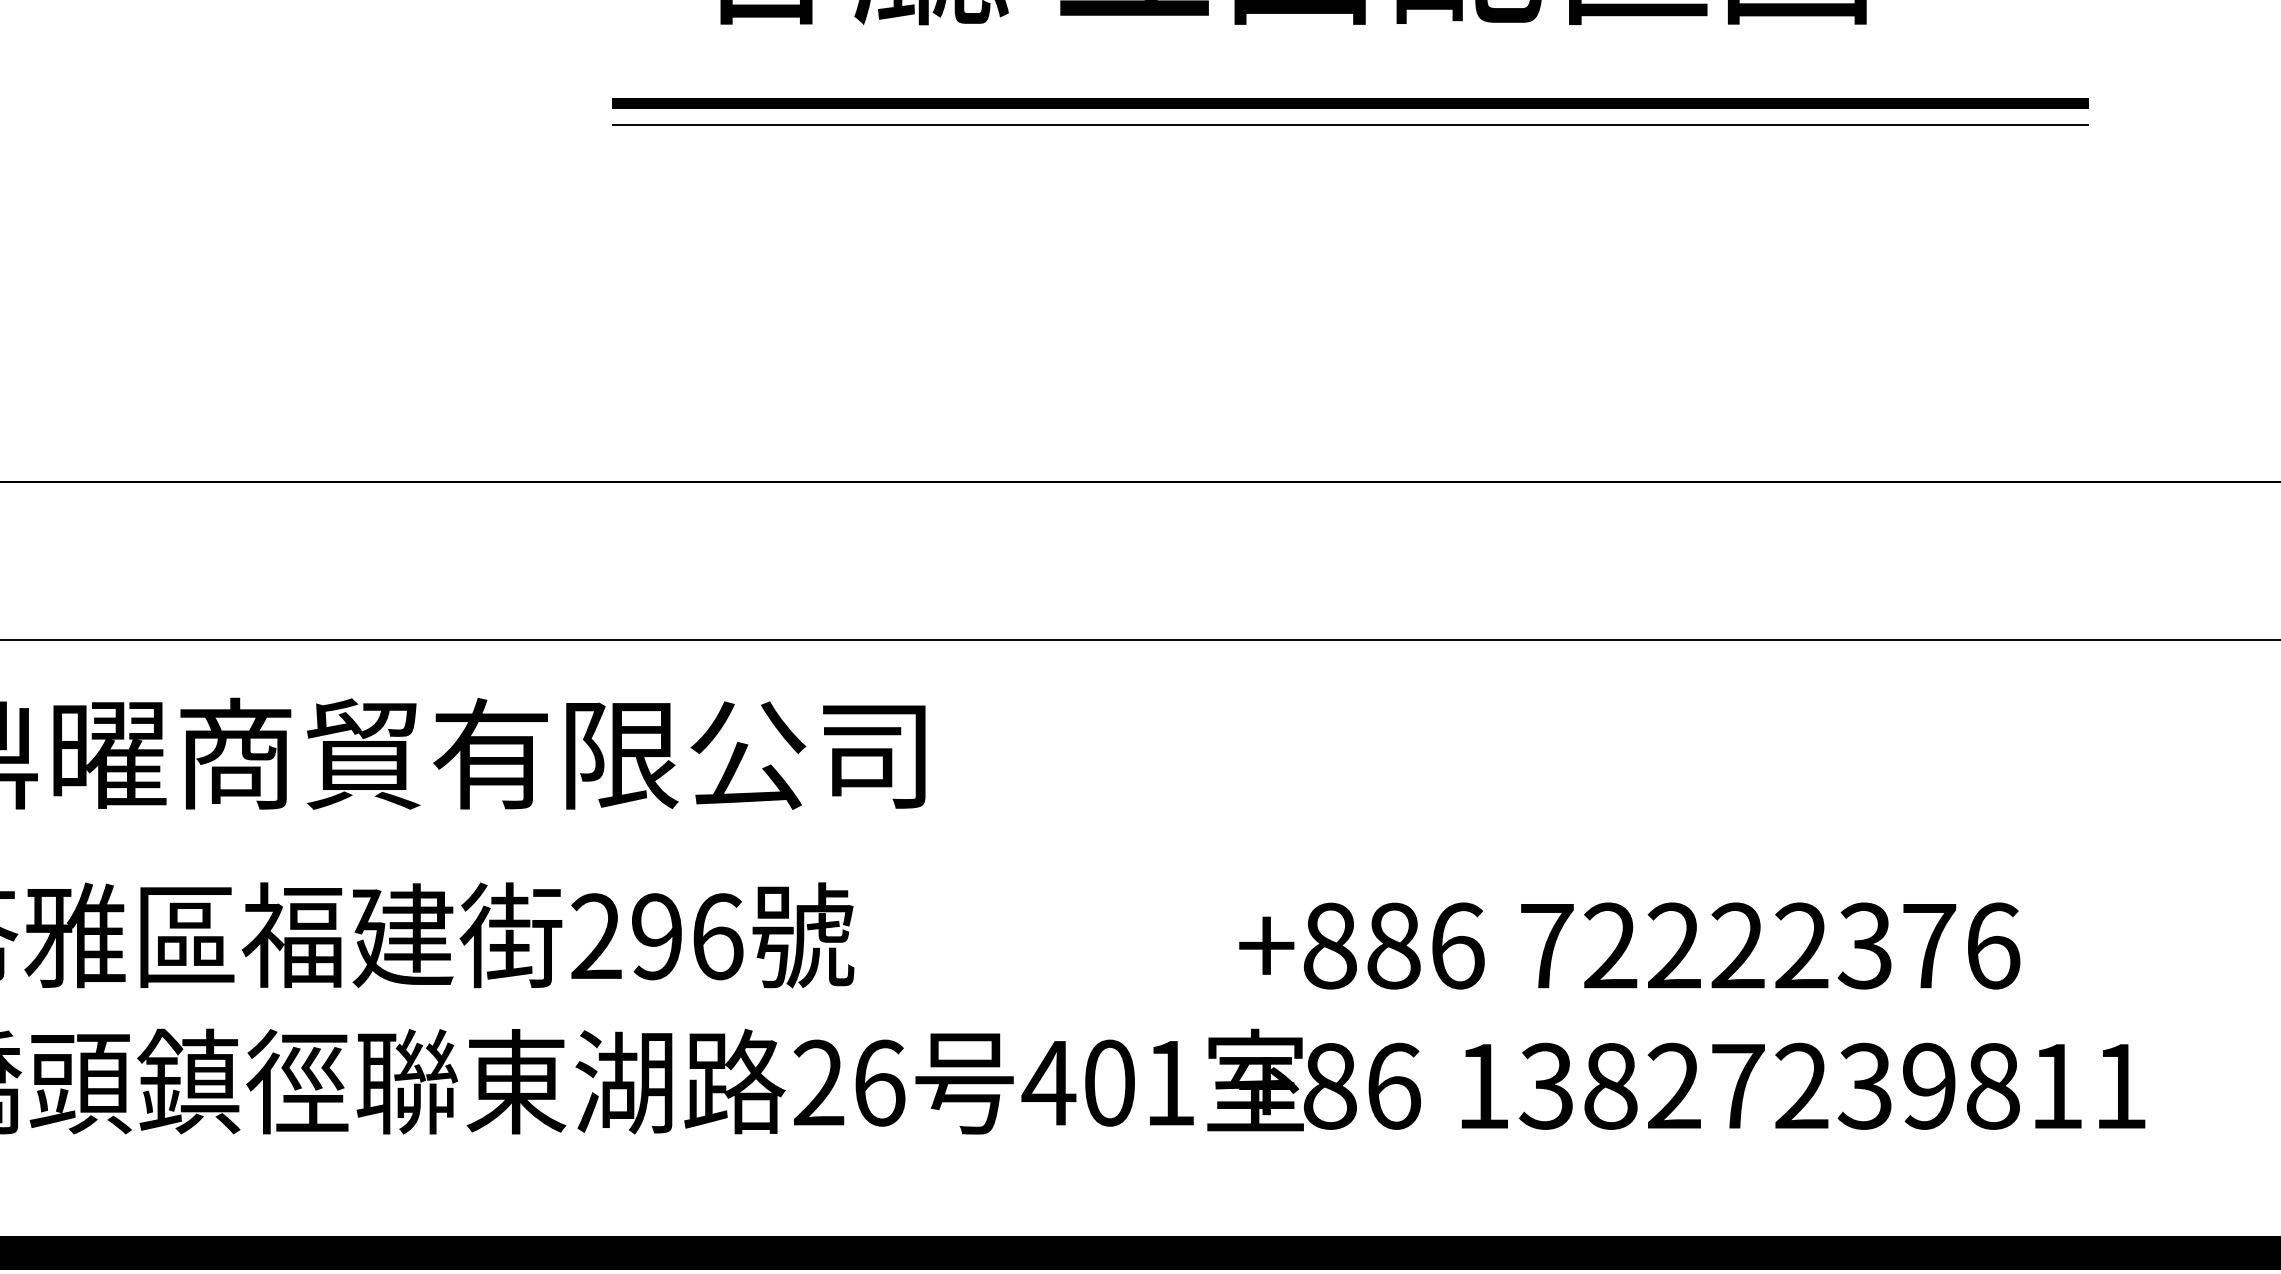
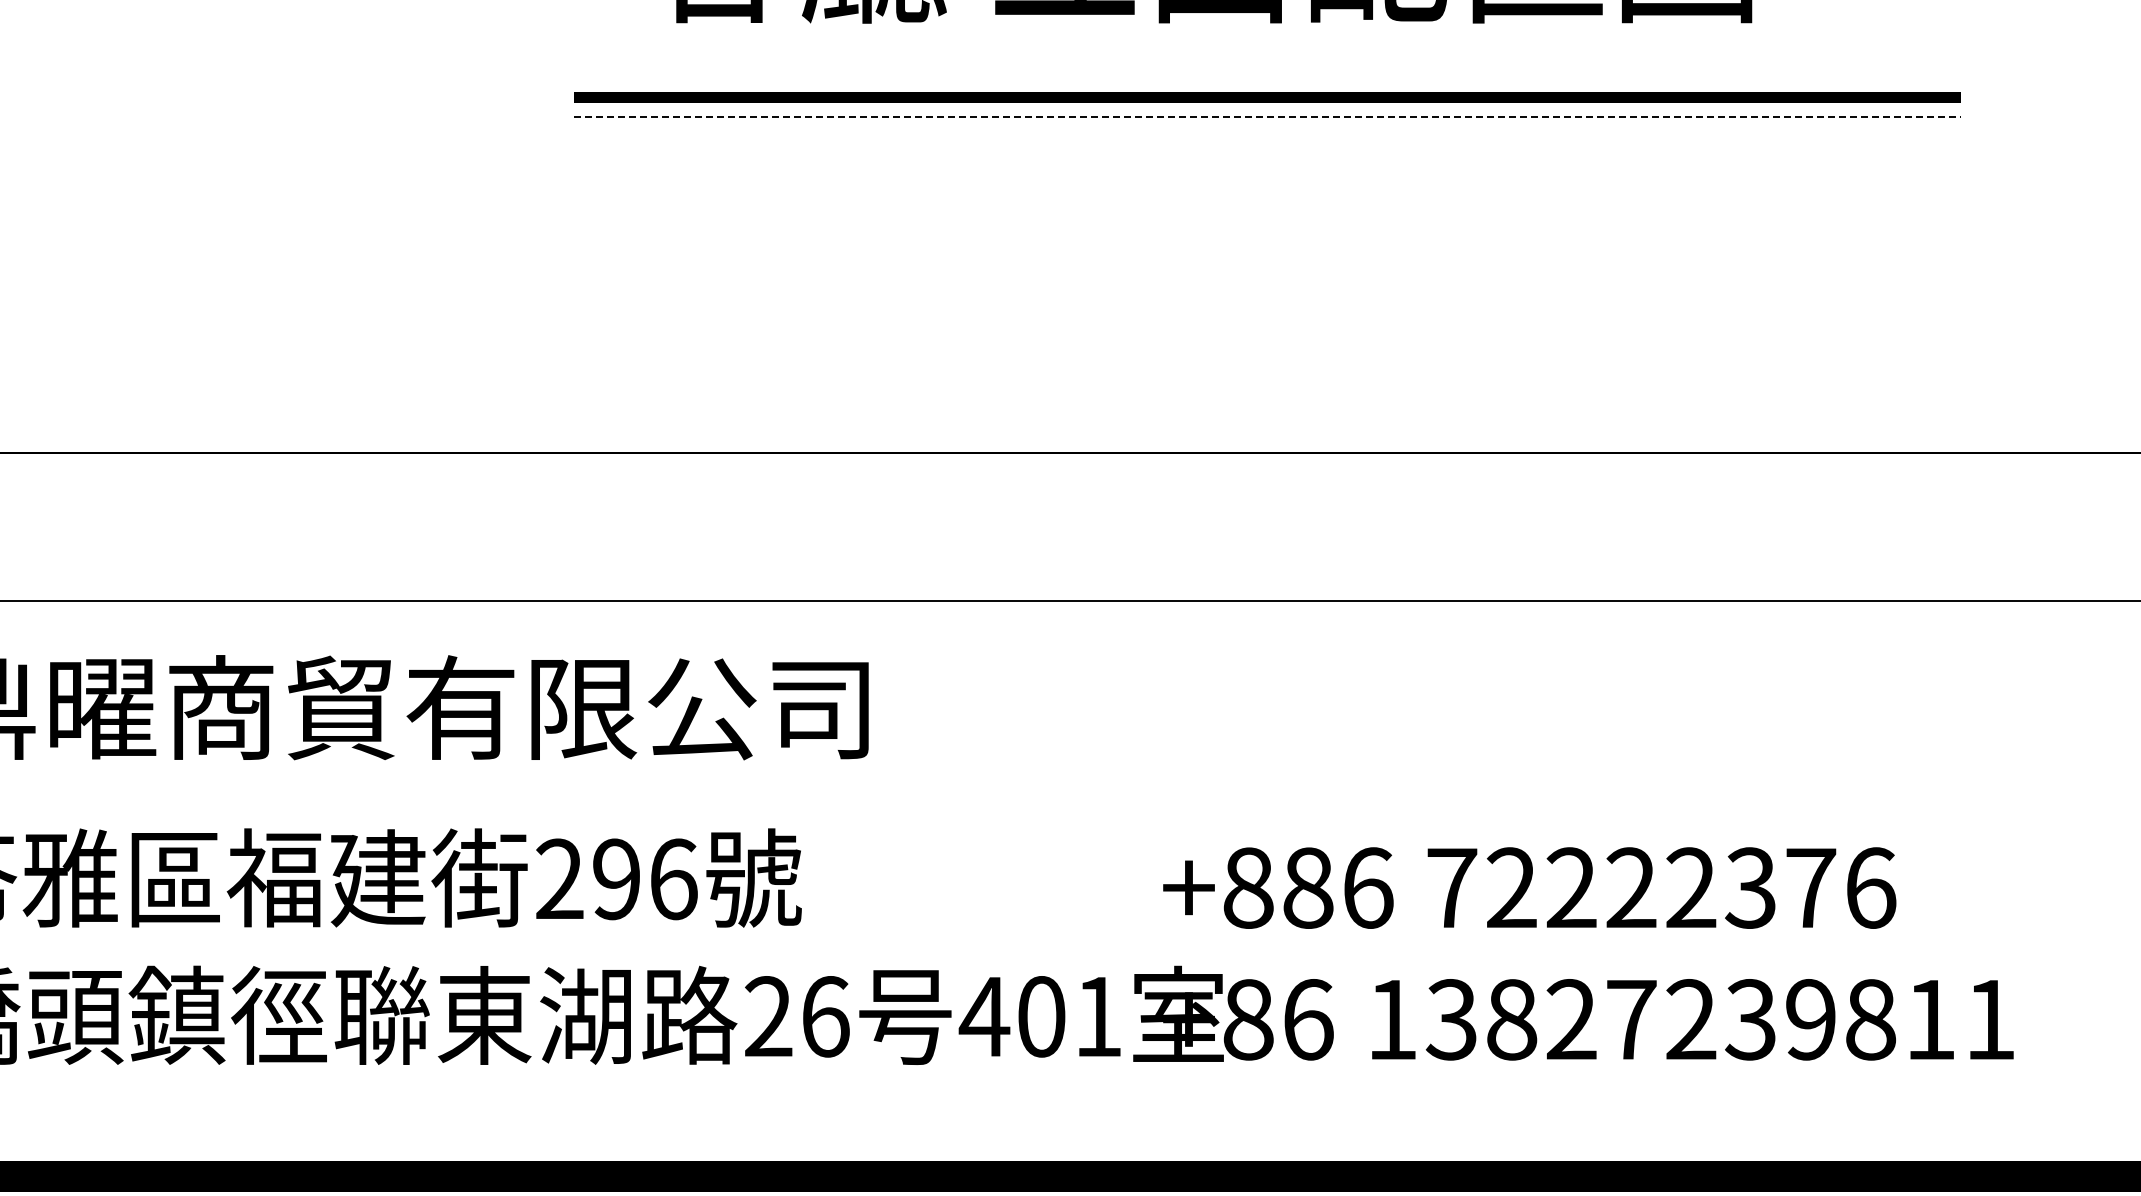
line: (1351, 125) -> (1268, 117), solid -> dashed

